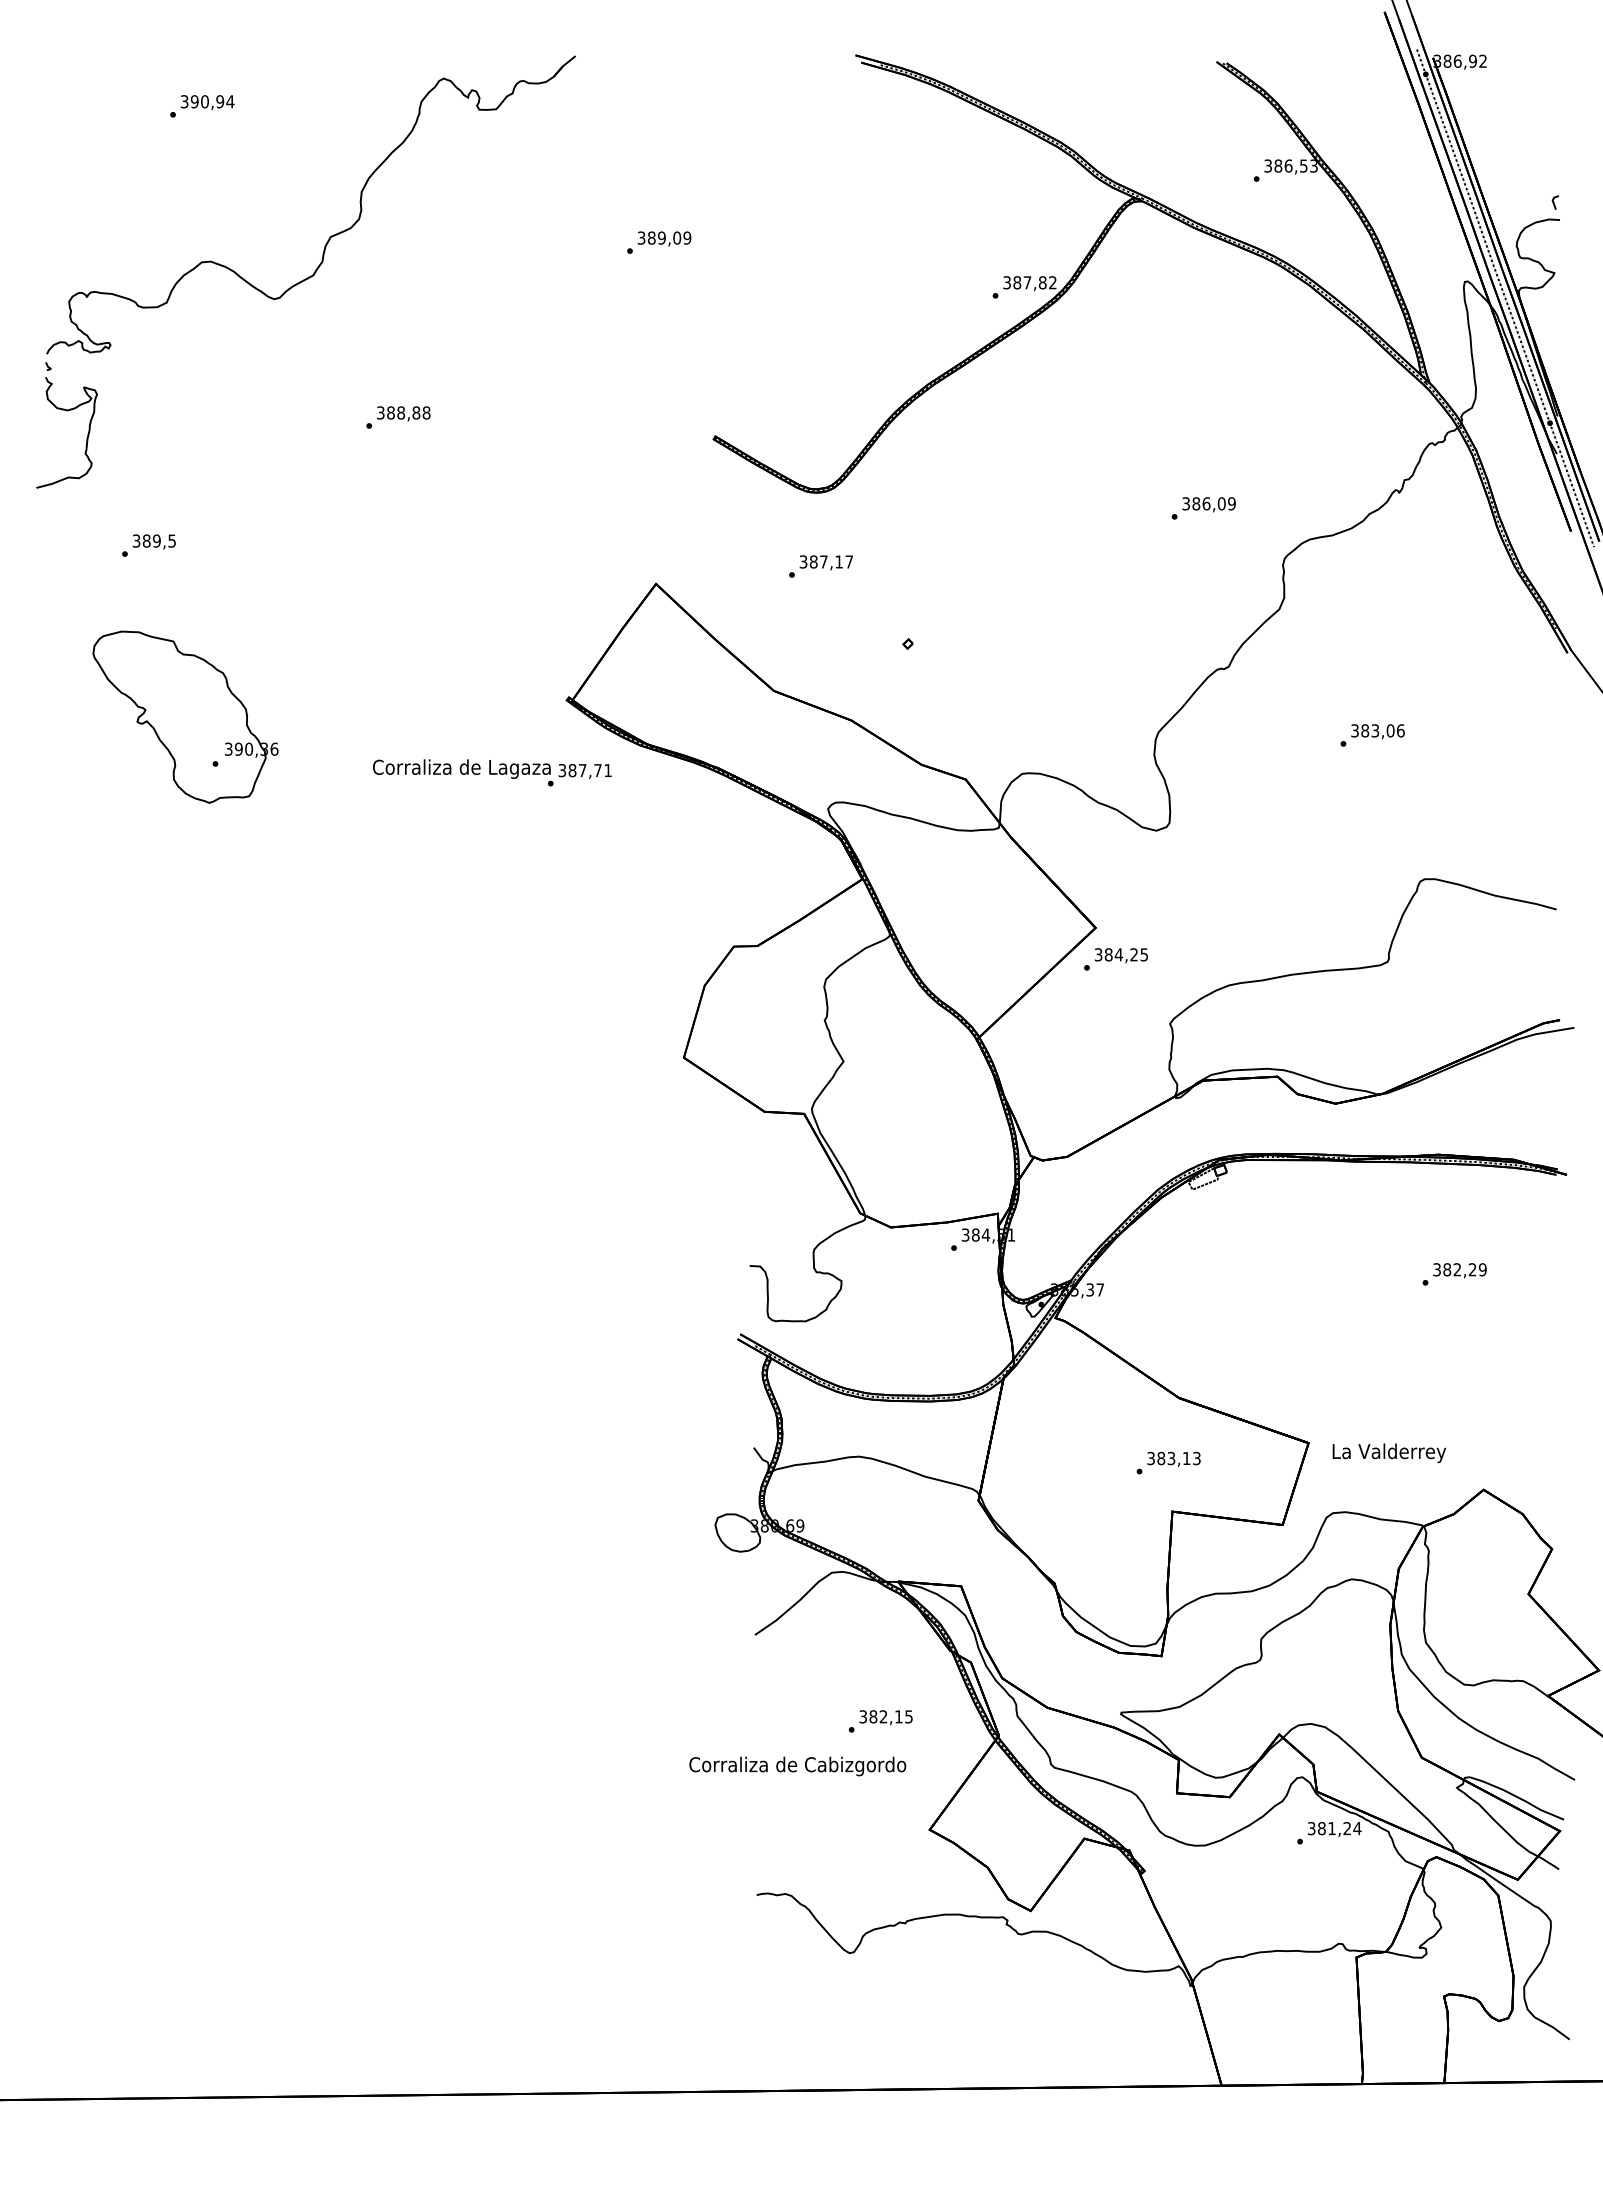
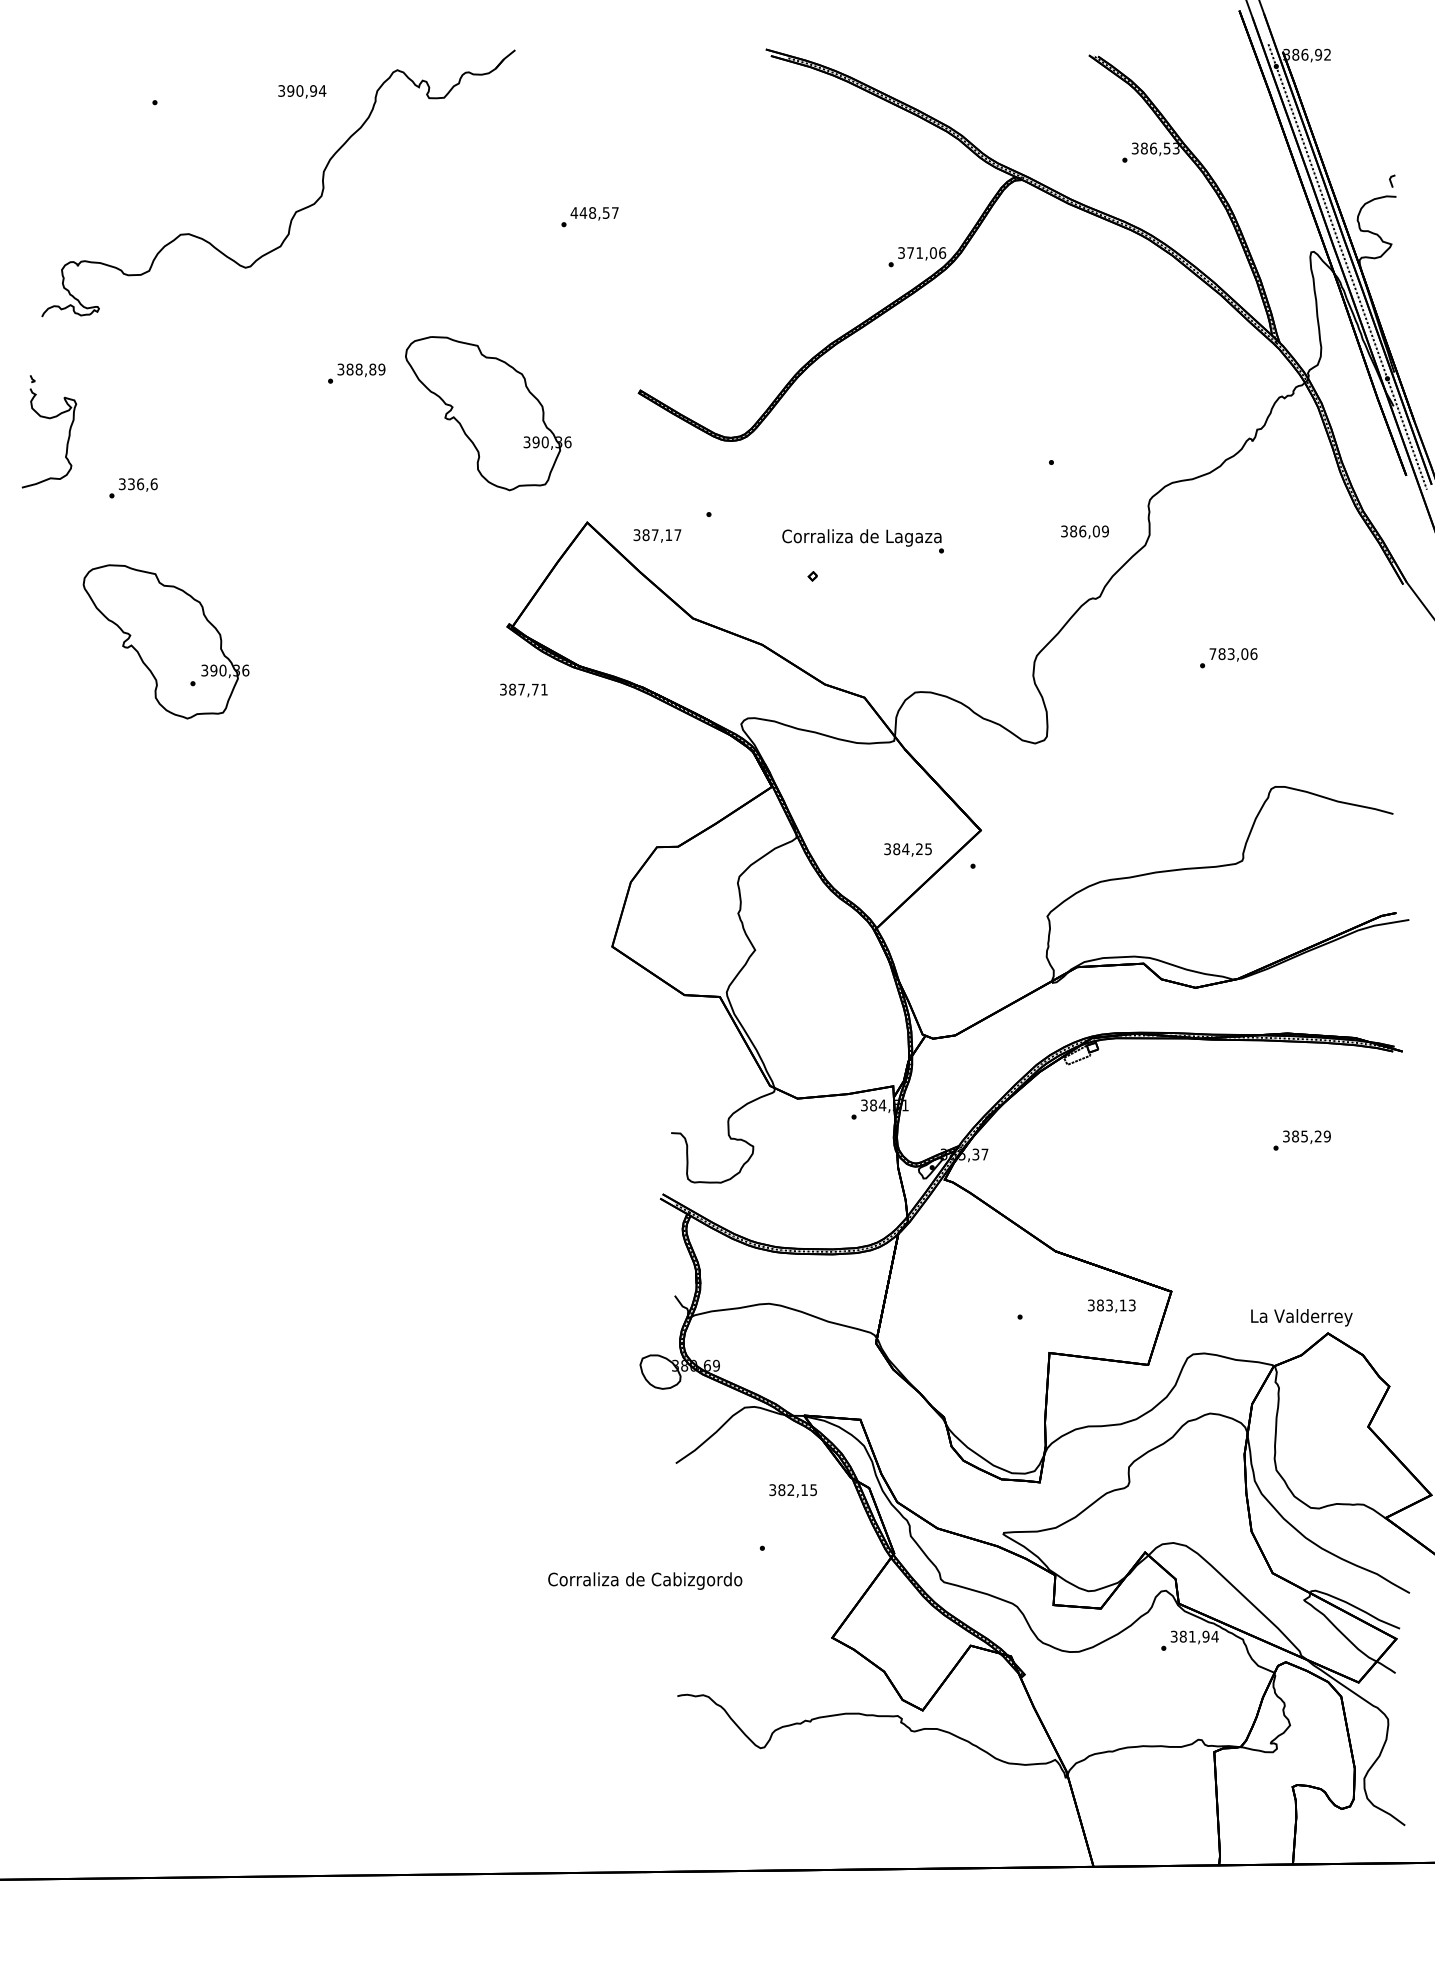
text: (207, 102) -> (302, 91), moved
text: (664, 237) -> (594, 212), 389,09 -> 448,57
text: (1034, 282) -> (926, 252), 387,82 -> 371,06
part: (66, 411) -> (48, 419), moved
text: (426, 412) -> (381, 369), 388,88 -> 388,89
part: (545, 461) -> (488, 413), added
text: (1208, 504) -> (1084, 532), moved
text: (159, 540) -> (142, 483), 389,5 -> 336,6
text: (825, 562) -> (656, 535), moved
text: (1354, 730) -> (1212, 653), 383,06 -> 783,06
text: (463, 772) -> (863, 541), moved
text: (1120, 955) -> (907, 849), moved
text: (1457, 1269) -> (1304, 1136), 382,29 -> 385,29
text: (1388, 1453) -> (1301, 1317), moved
text: (1173, 1458) -> (1111, 1305), moved
text: (885, 1717) -> (792, 1490), moved
text: (797, 1766) -> (644, 1581), moved
text: (1347, 1828) -> (1206, 1636), 381,24 -> 381,94

